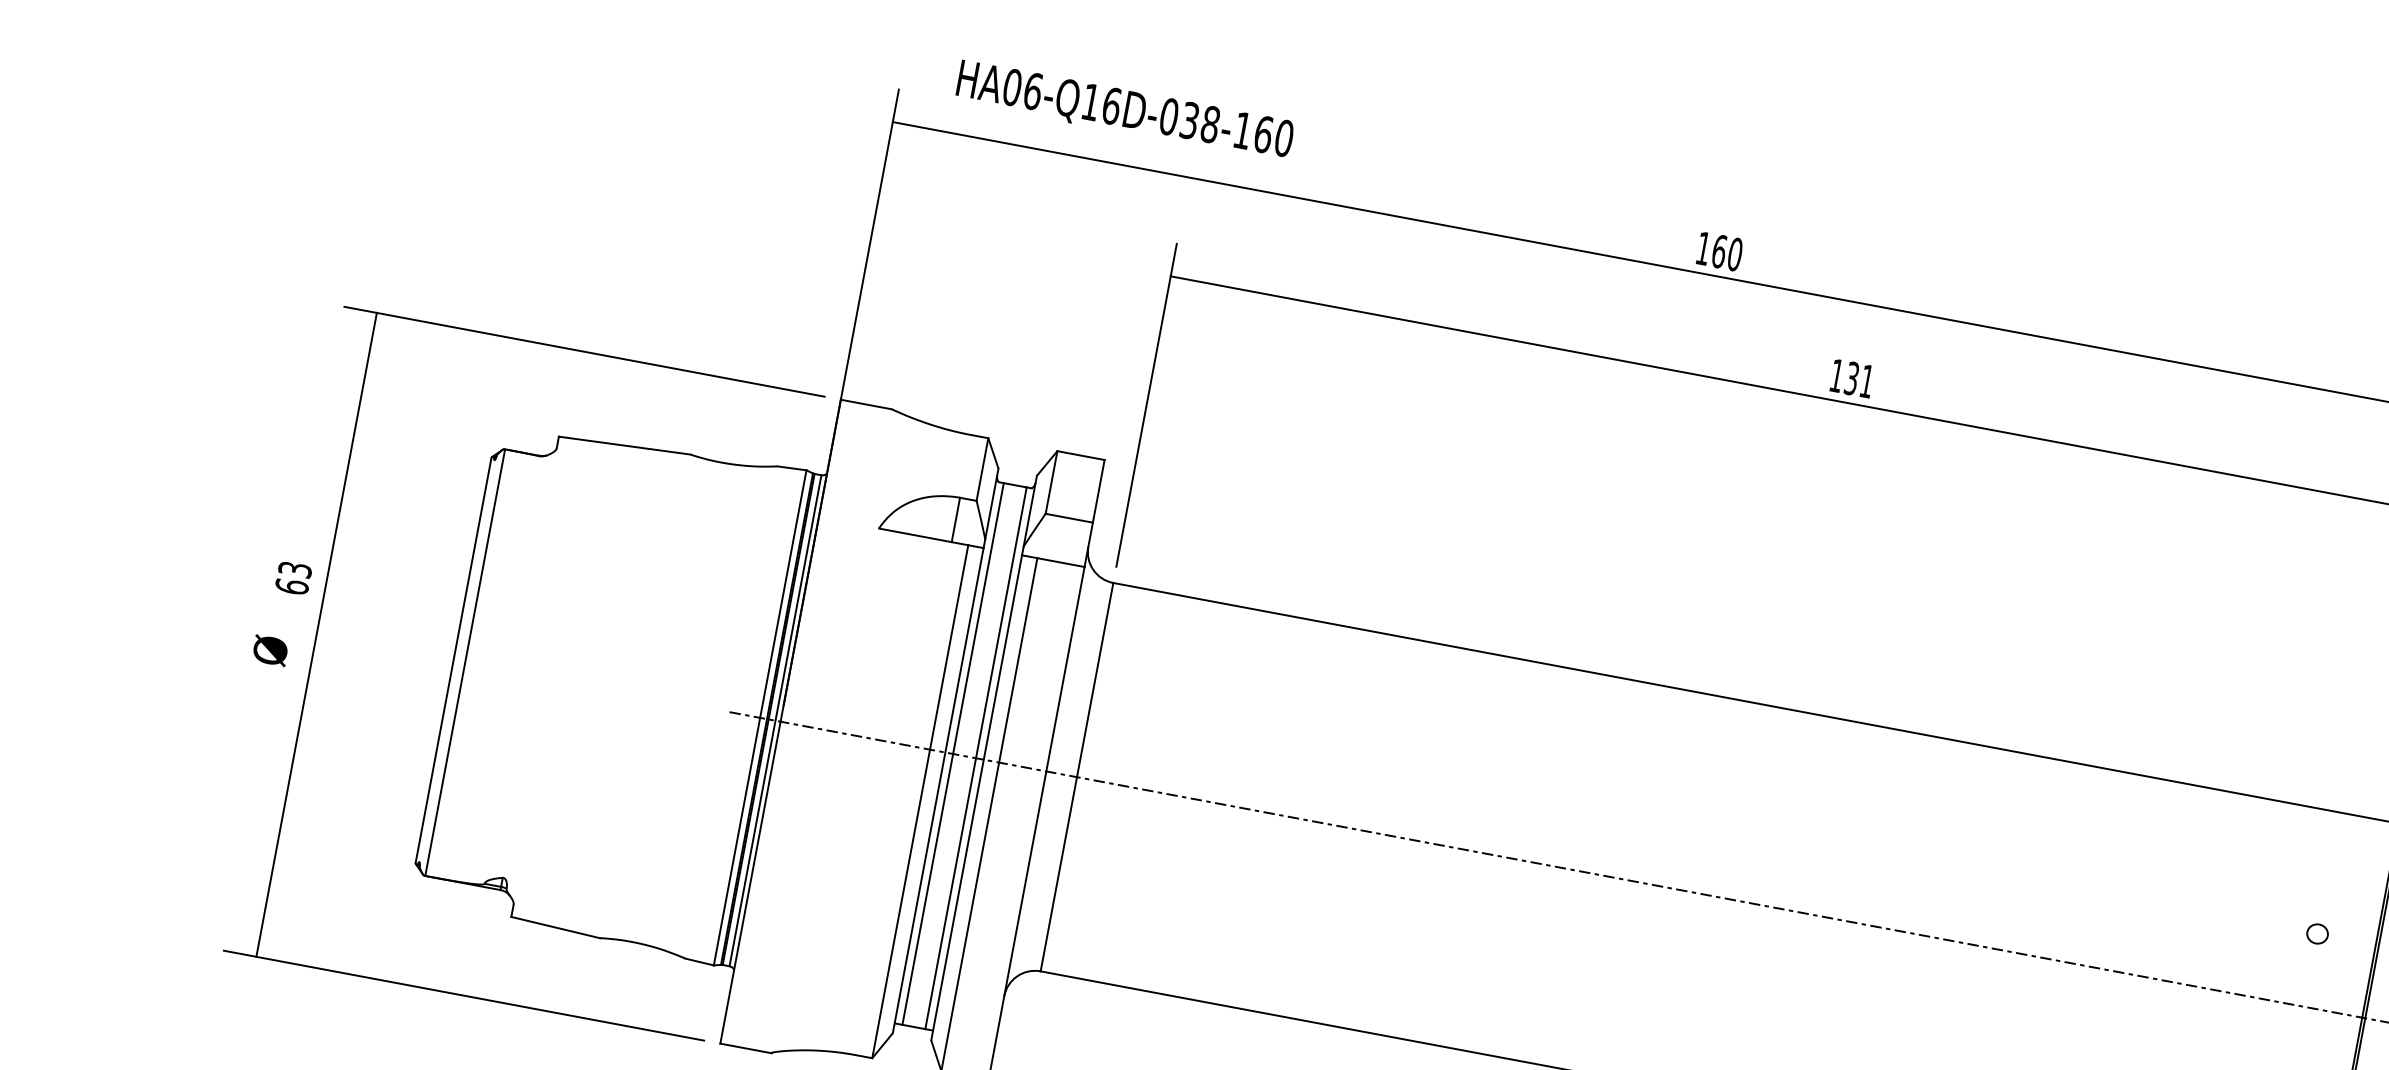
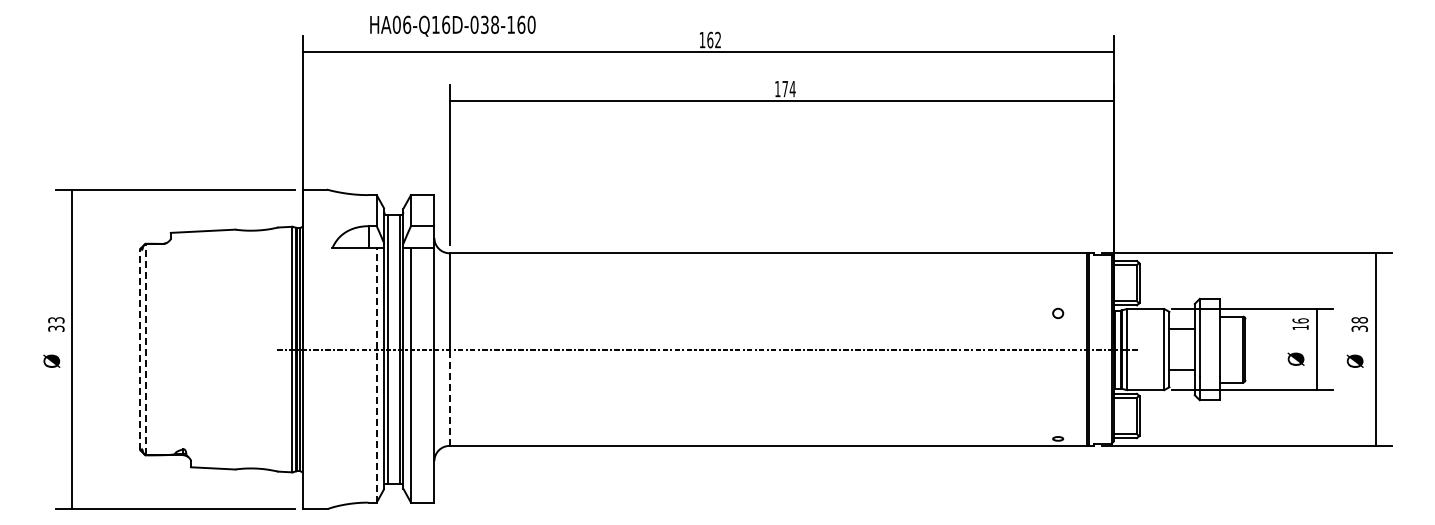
text: (1124, 109) -> (452, 25), moved
text: (1736, 253) -> (718, 39), 160 -> 162
text: (1858, 378) -> (788, 88), 131 -> 174
text: (292, 586) -> (56, 328), 63 -> 33
line: (453, 660) -> (140, 349), solid -> dashed
line: (465, 662) -> (146, 349), solid -> dashed
line: (920, 799) -> (376, 374), solid -> dashed
line: (1058, 873) -> (449, 397), solid -> dashed

